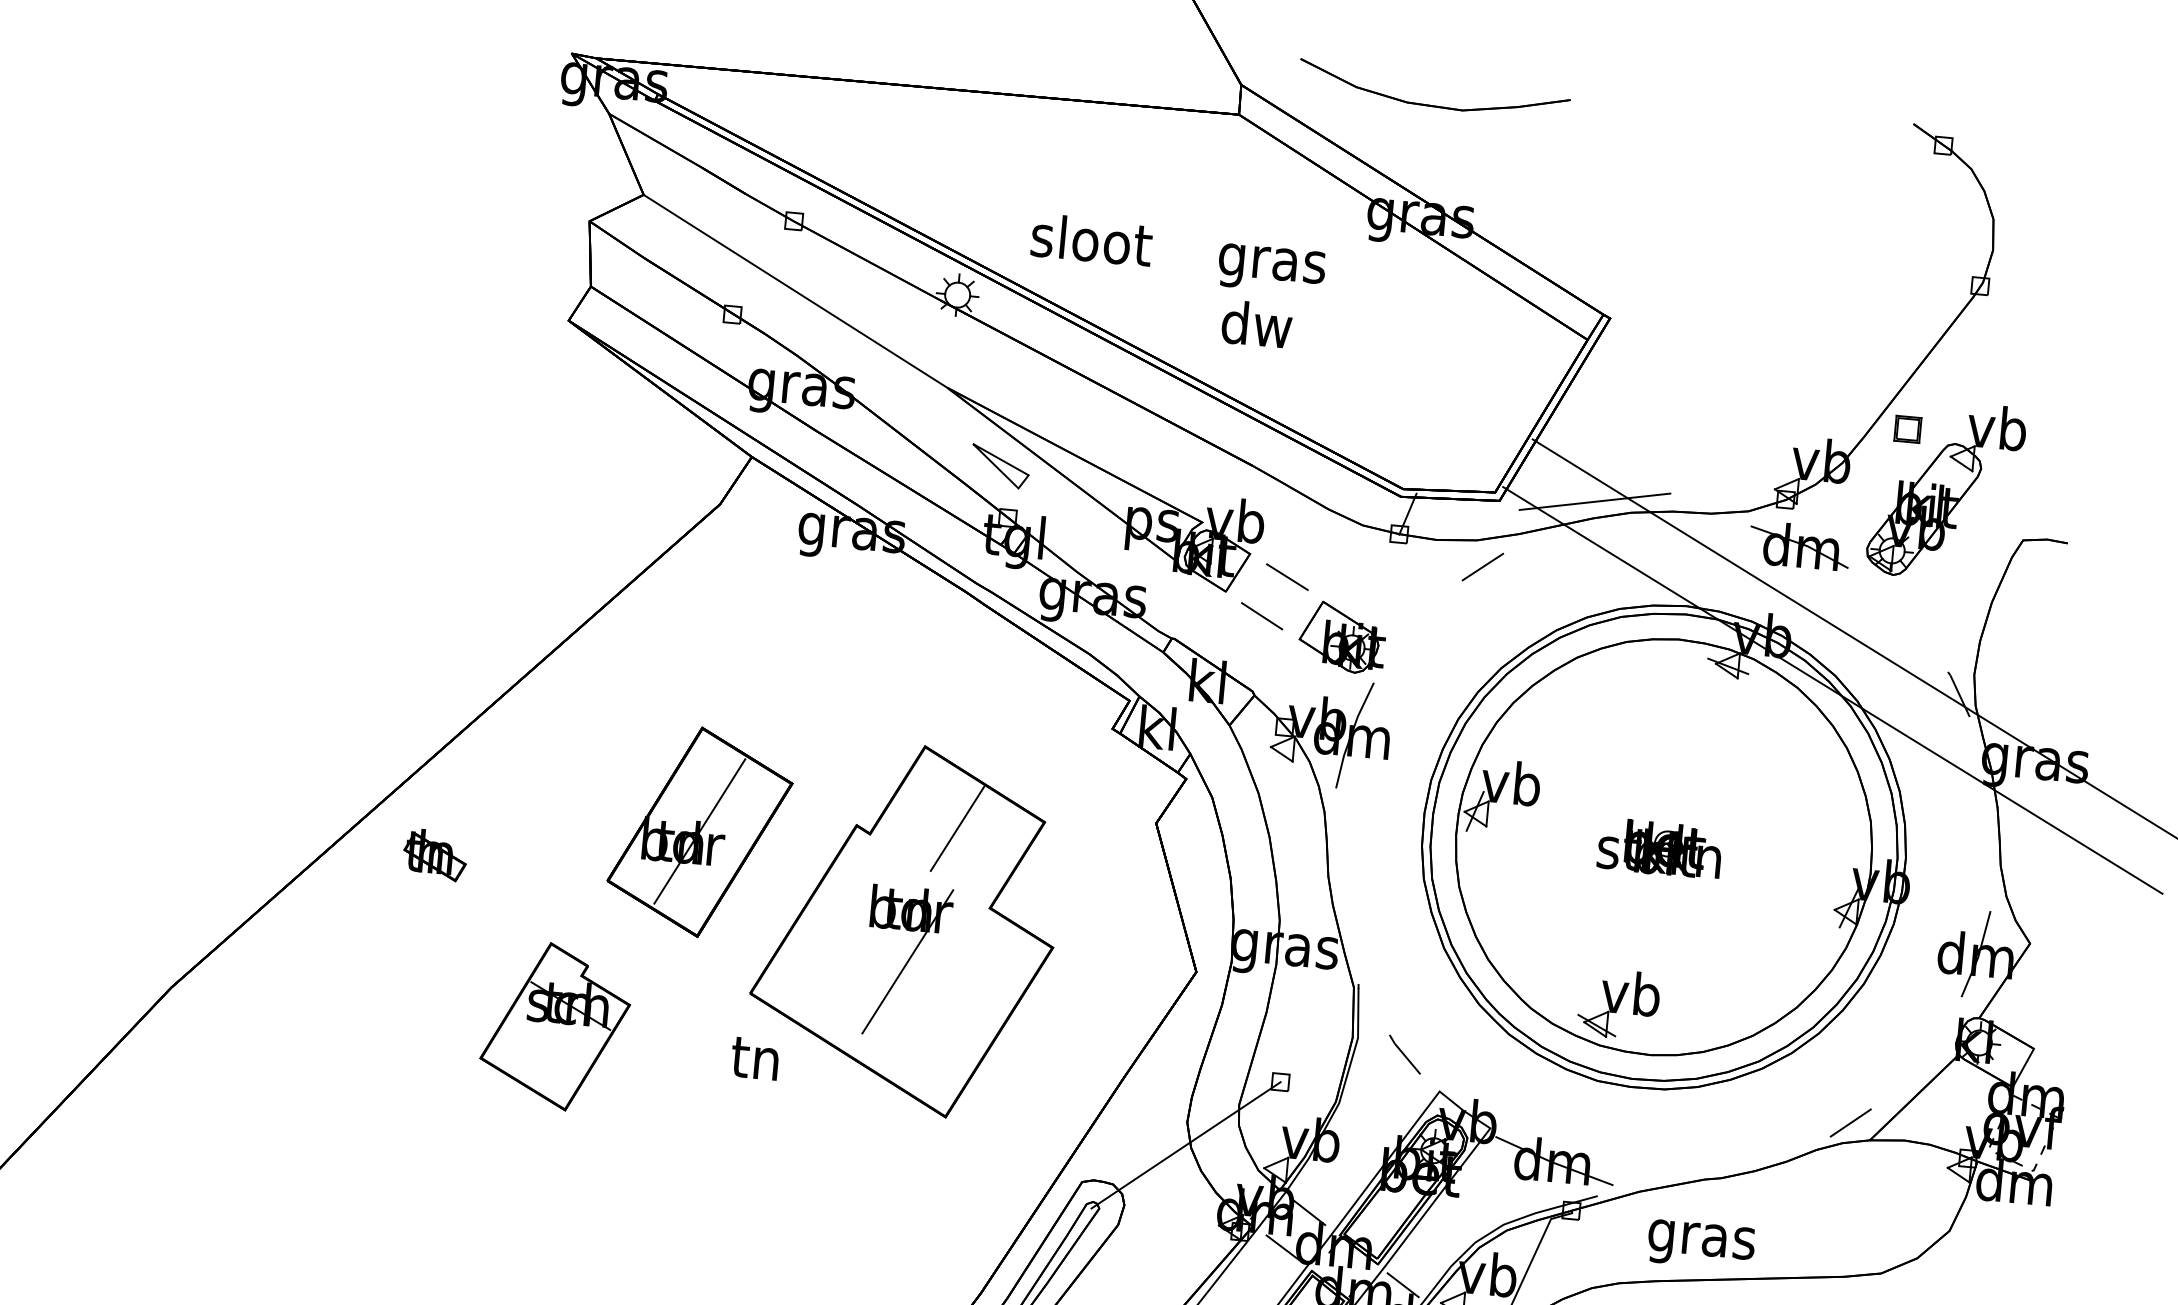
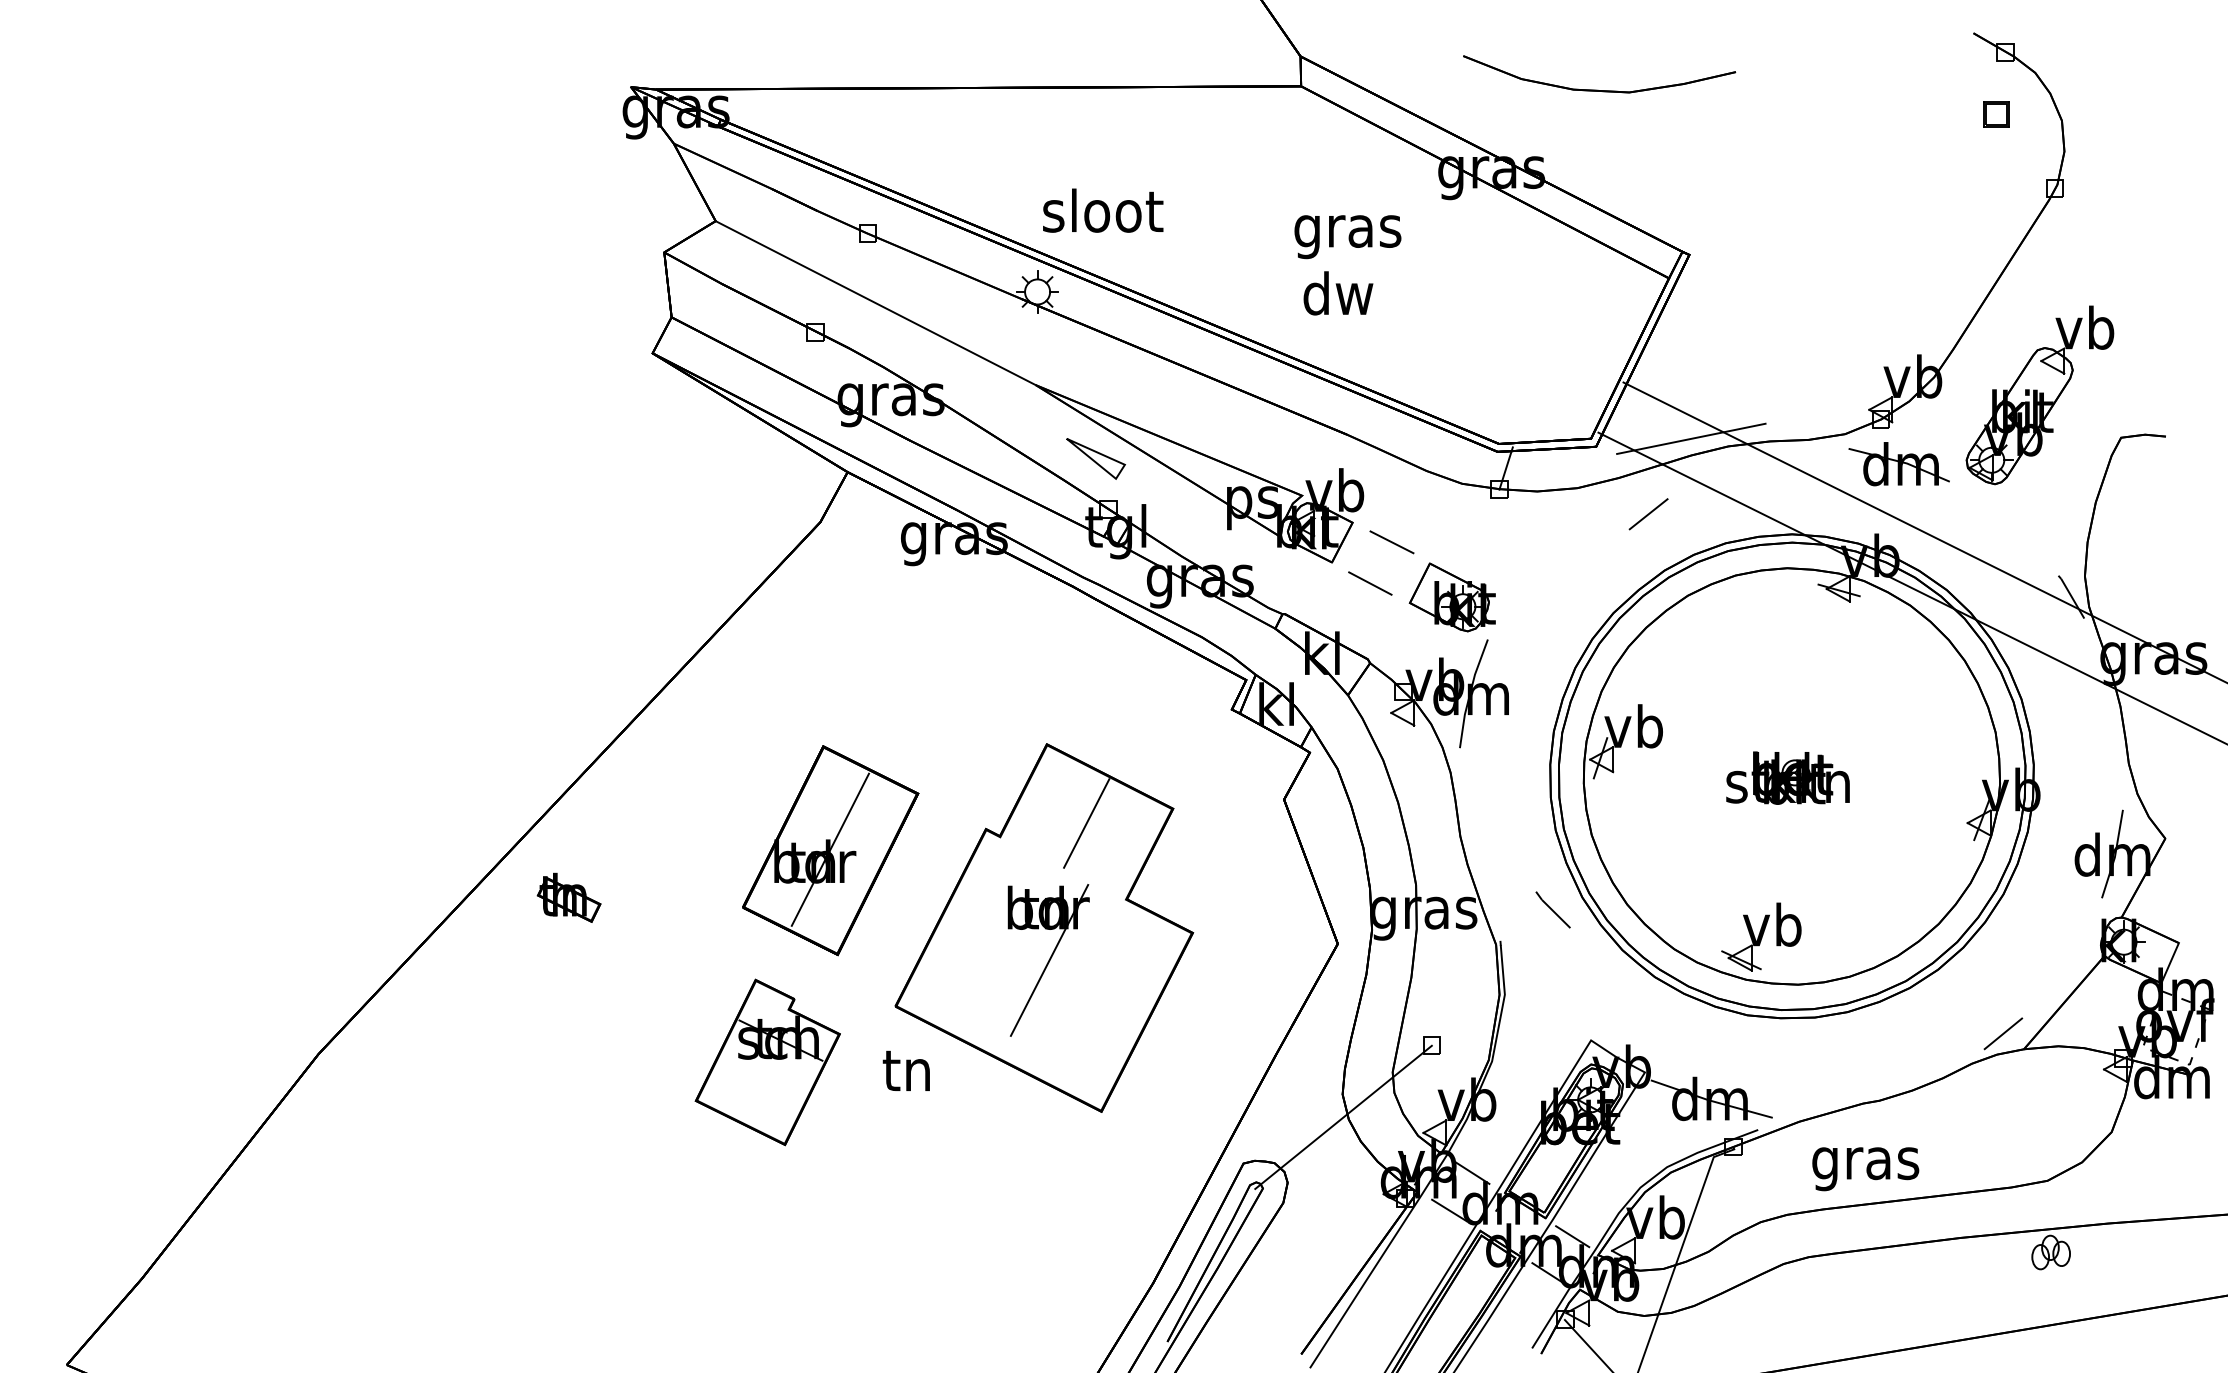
part: (1431, 104) -> (1597, 89), moved
text: (1092, 239) -> (1103, 210), moved
part: (1908, 429) -> (1996, 114), moved
line: (1482, 567) -> (1648, 514), moved
part: (555, 1026) -> (767, 1062), moved
line: (1404, 1054) -> (1552, 909), moved

